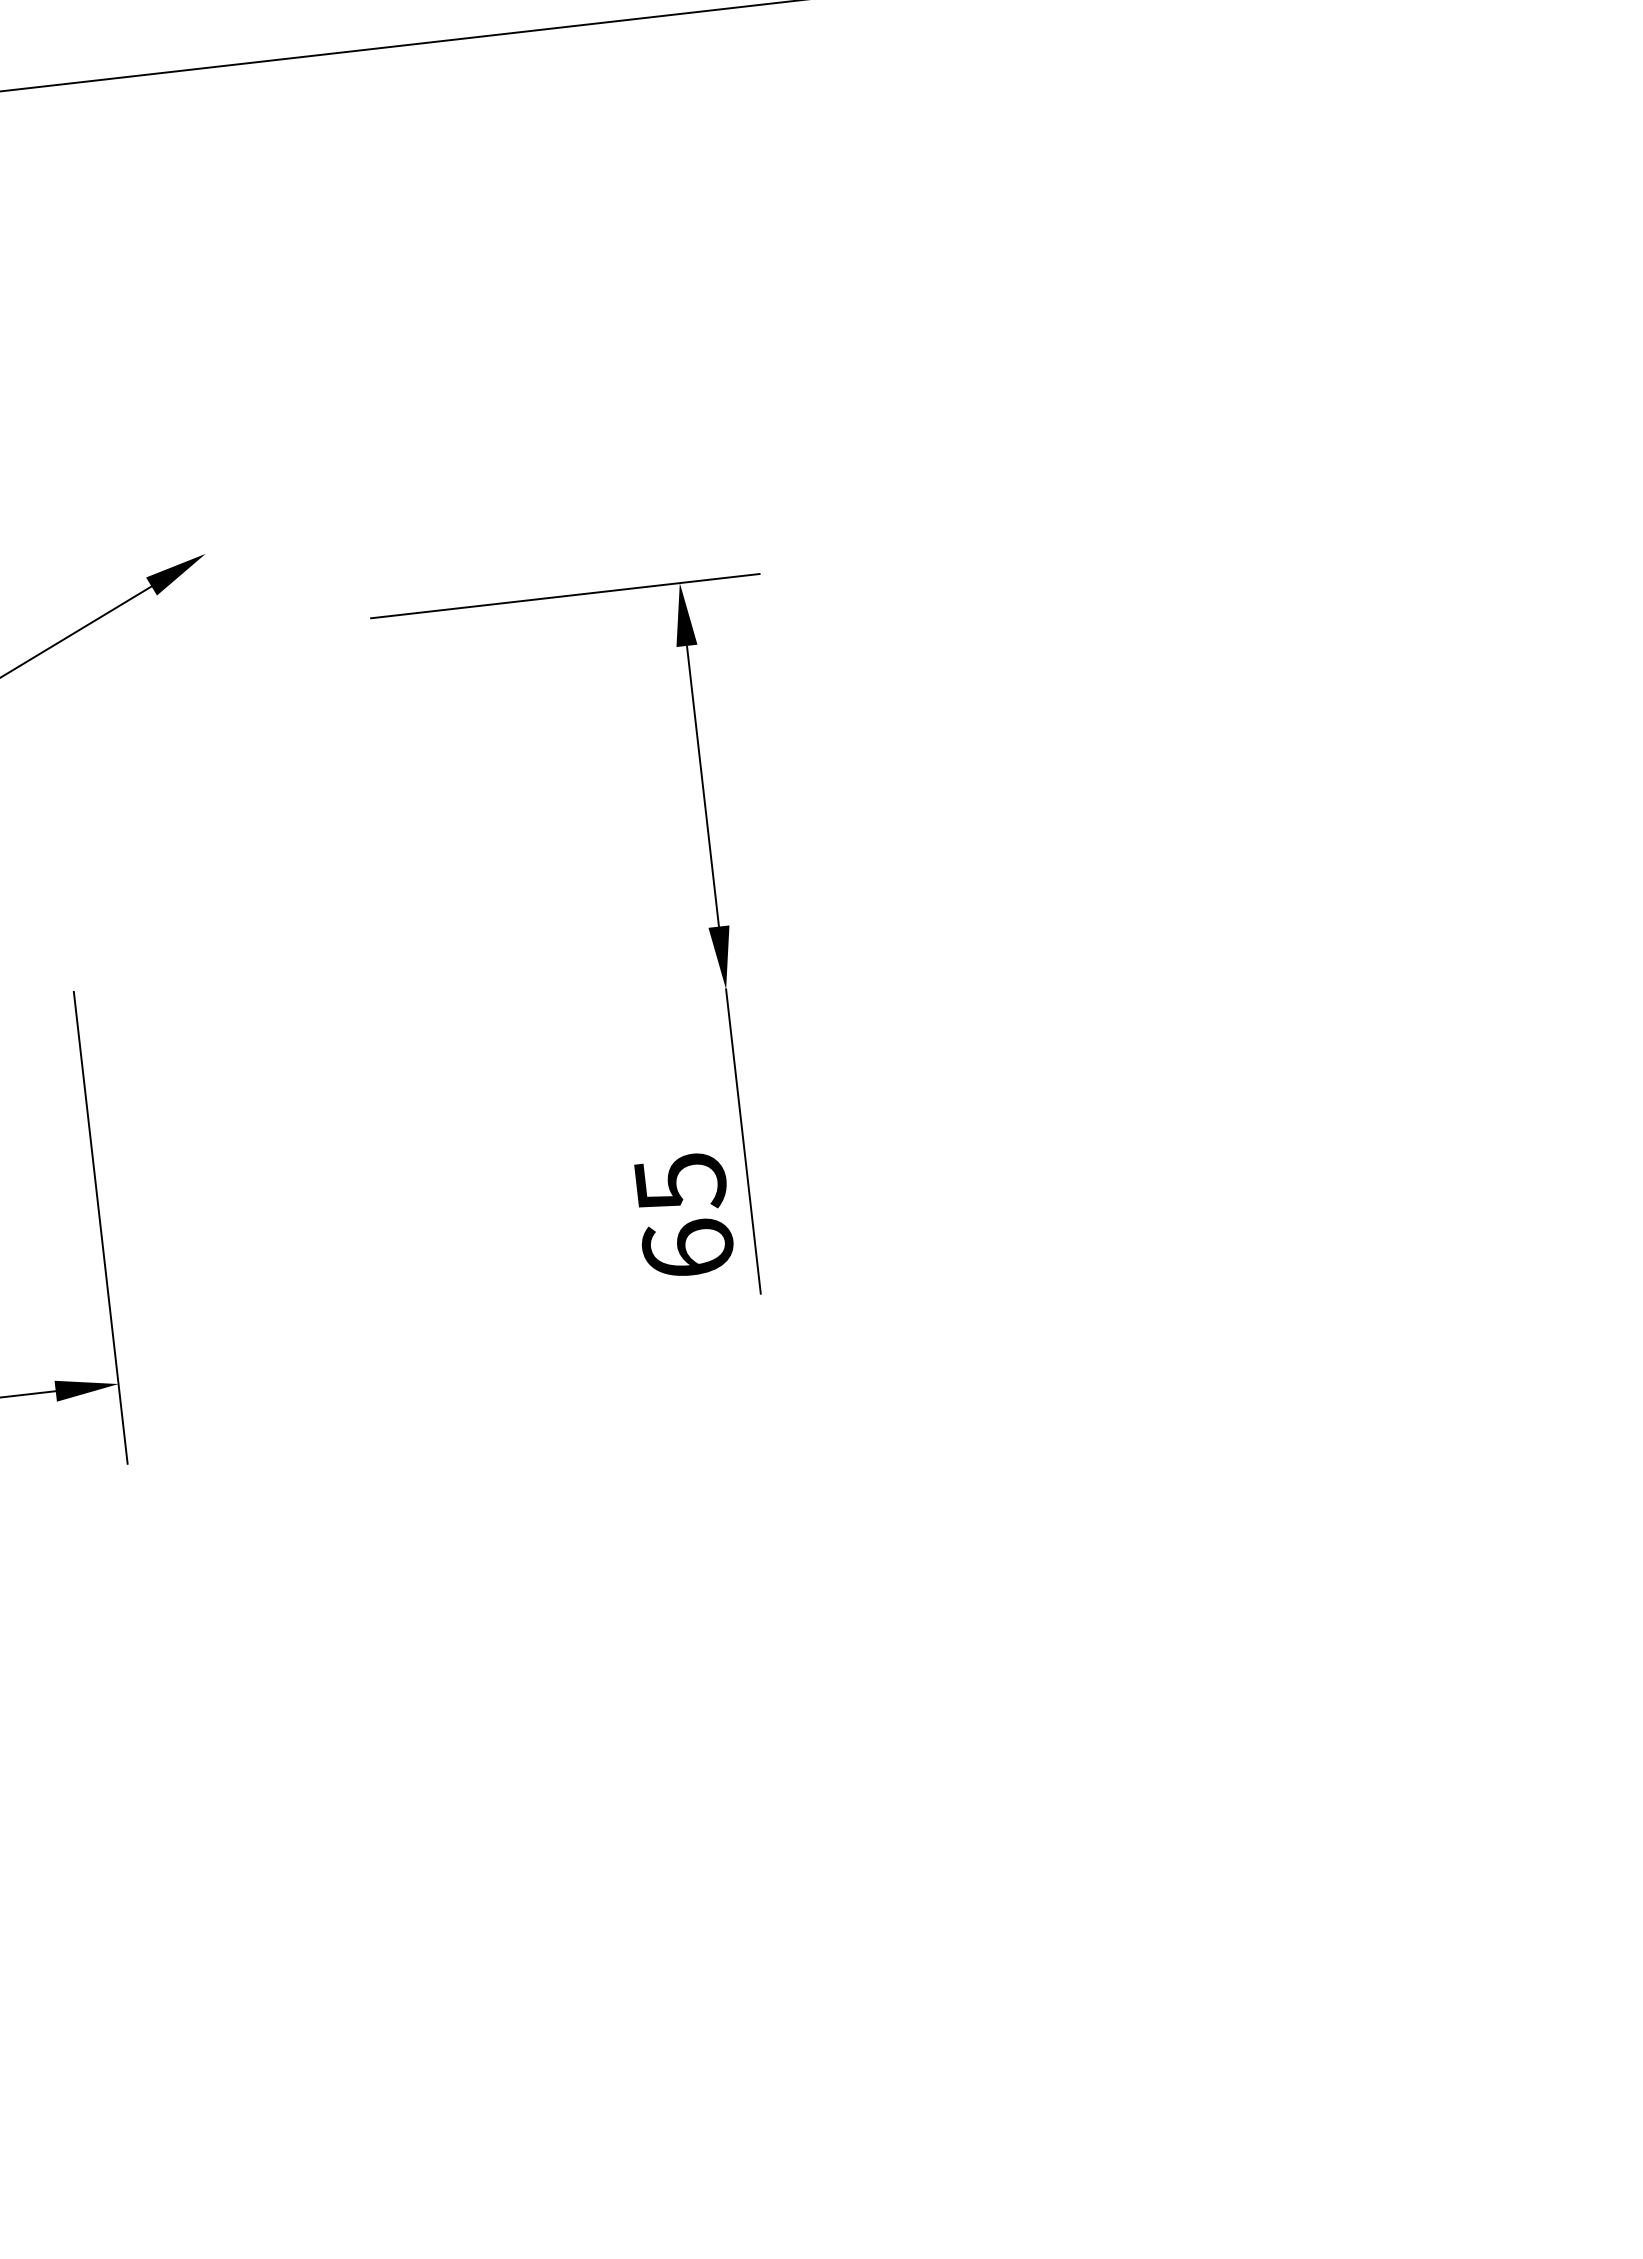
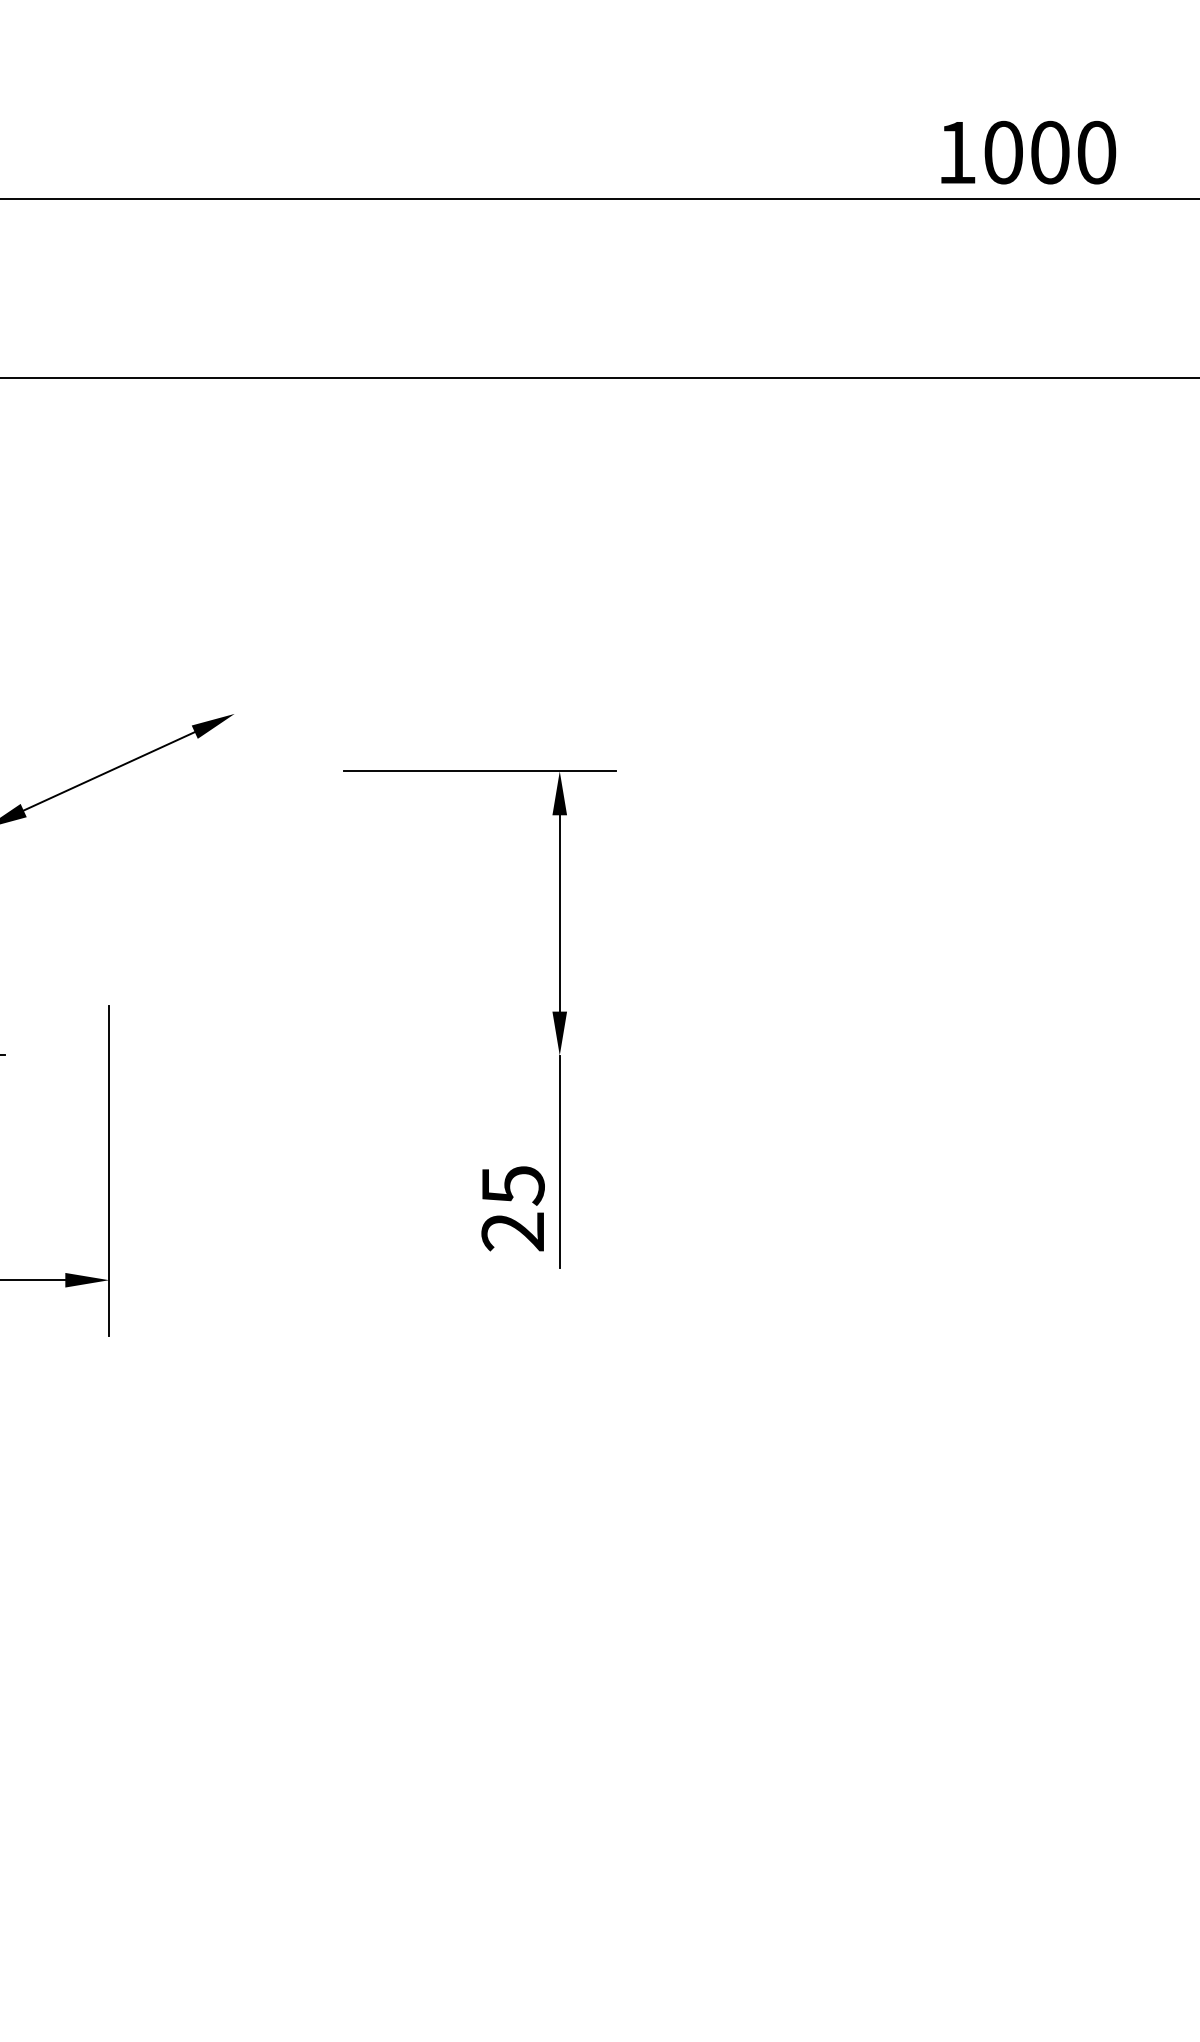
text: (687, 1248) -> (512, 1231), 65 -> 25

